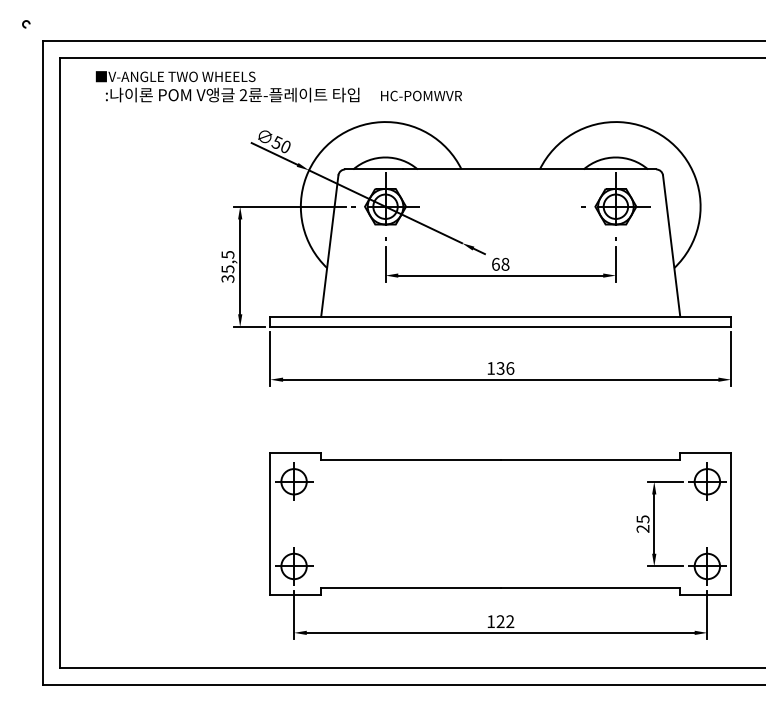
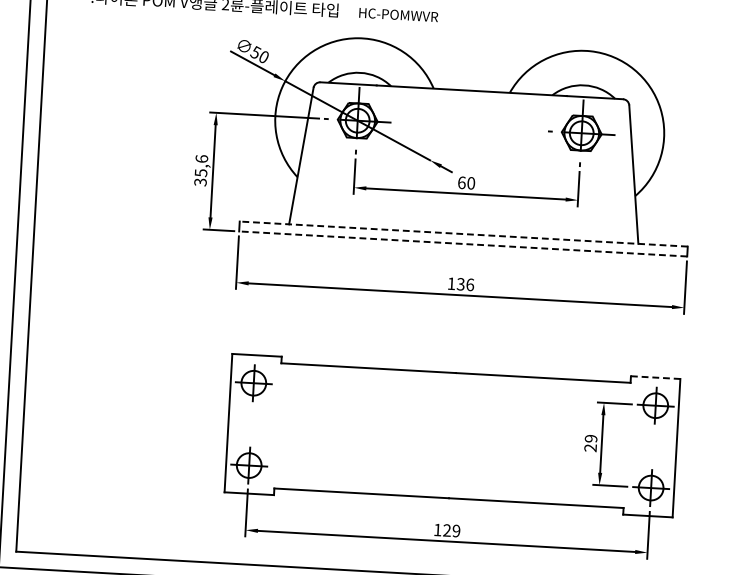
text: (227, 254) -> (201, 158), 35,5 -> 35,6
text: (505, 264) -> (471, 183), 68 -> 60
line: (500, 316) -> (463, 233), solid -> dashed
line: (500, 327) -> (462, 244), solid -> dashed
line: (706, 452) -> (656, 377), solid -> dashed
text: (642, 519) -> (590, 438), 25 -> 29
text: (510, 622) -> (456, 531), 122 -> 129

